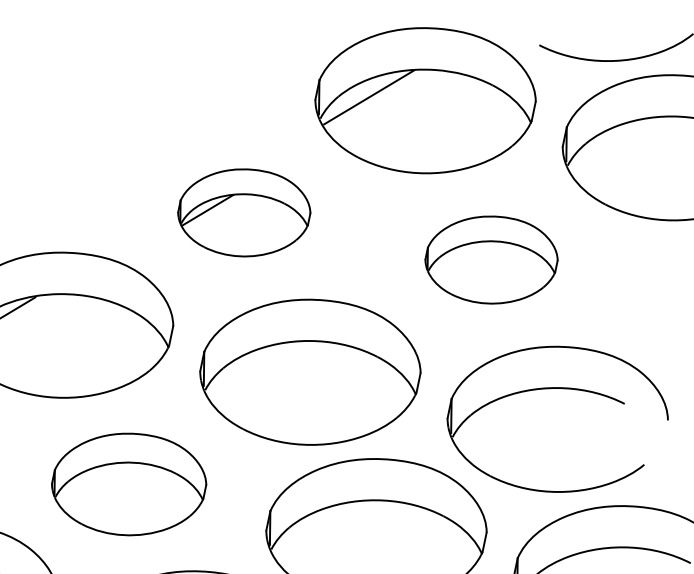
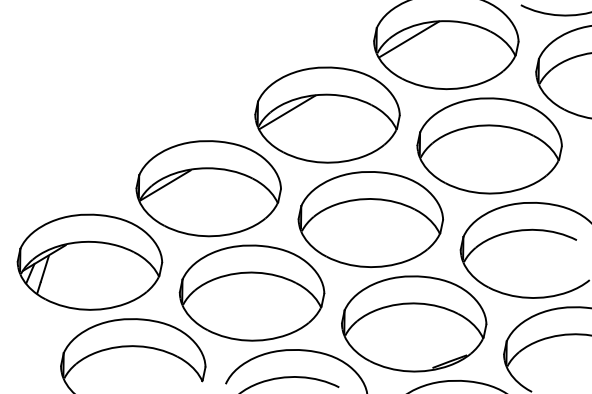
part: (244, 212) -> (327, 114), size x1.67
part: (491, 259) -> (489, 145), size x1.67
part: (128, 483) -> (251, 292), size x1.43

